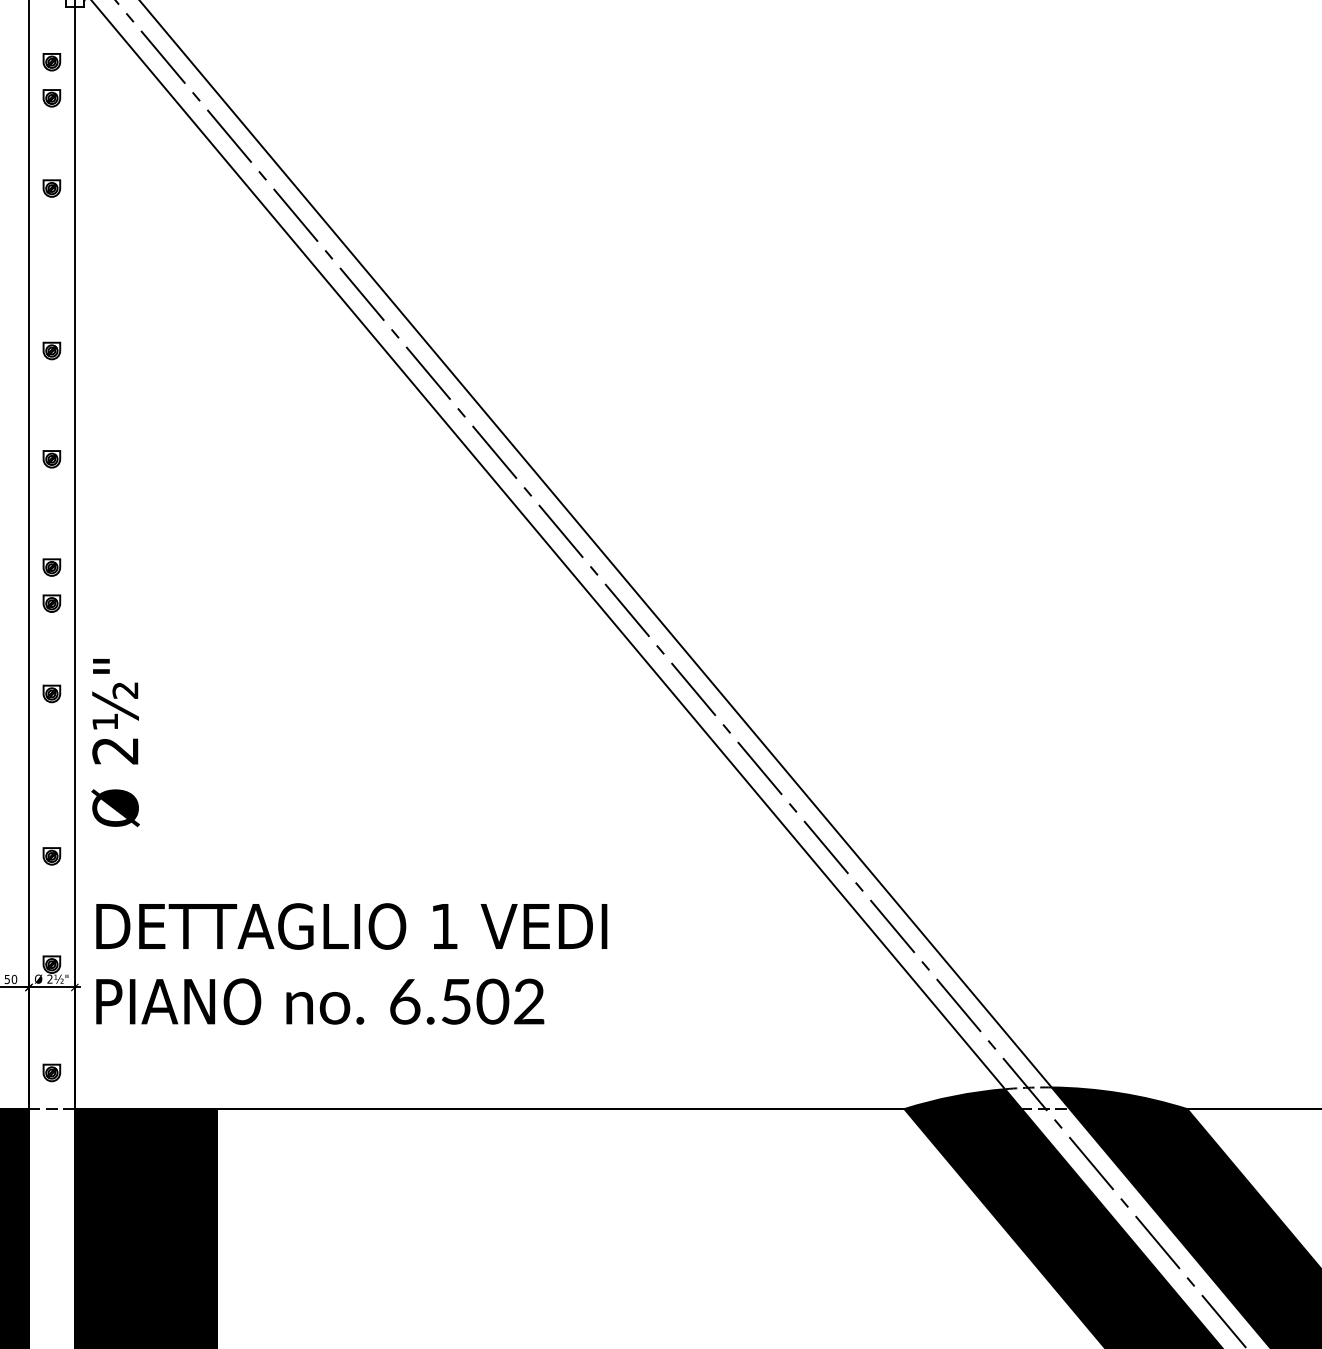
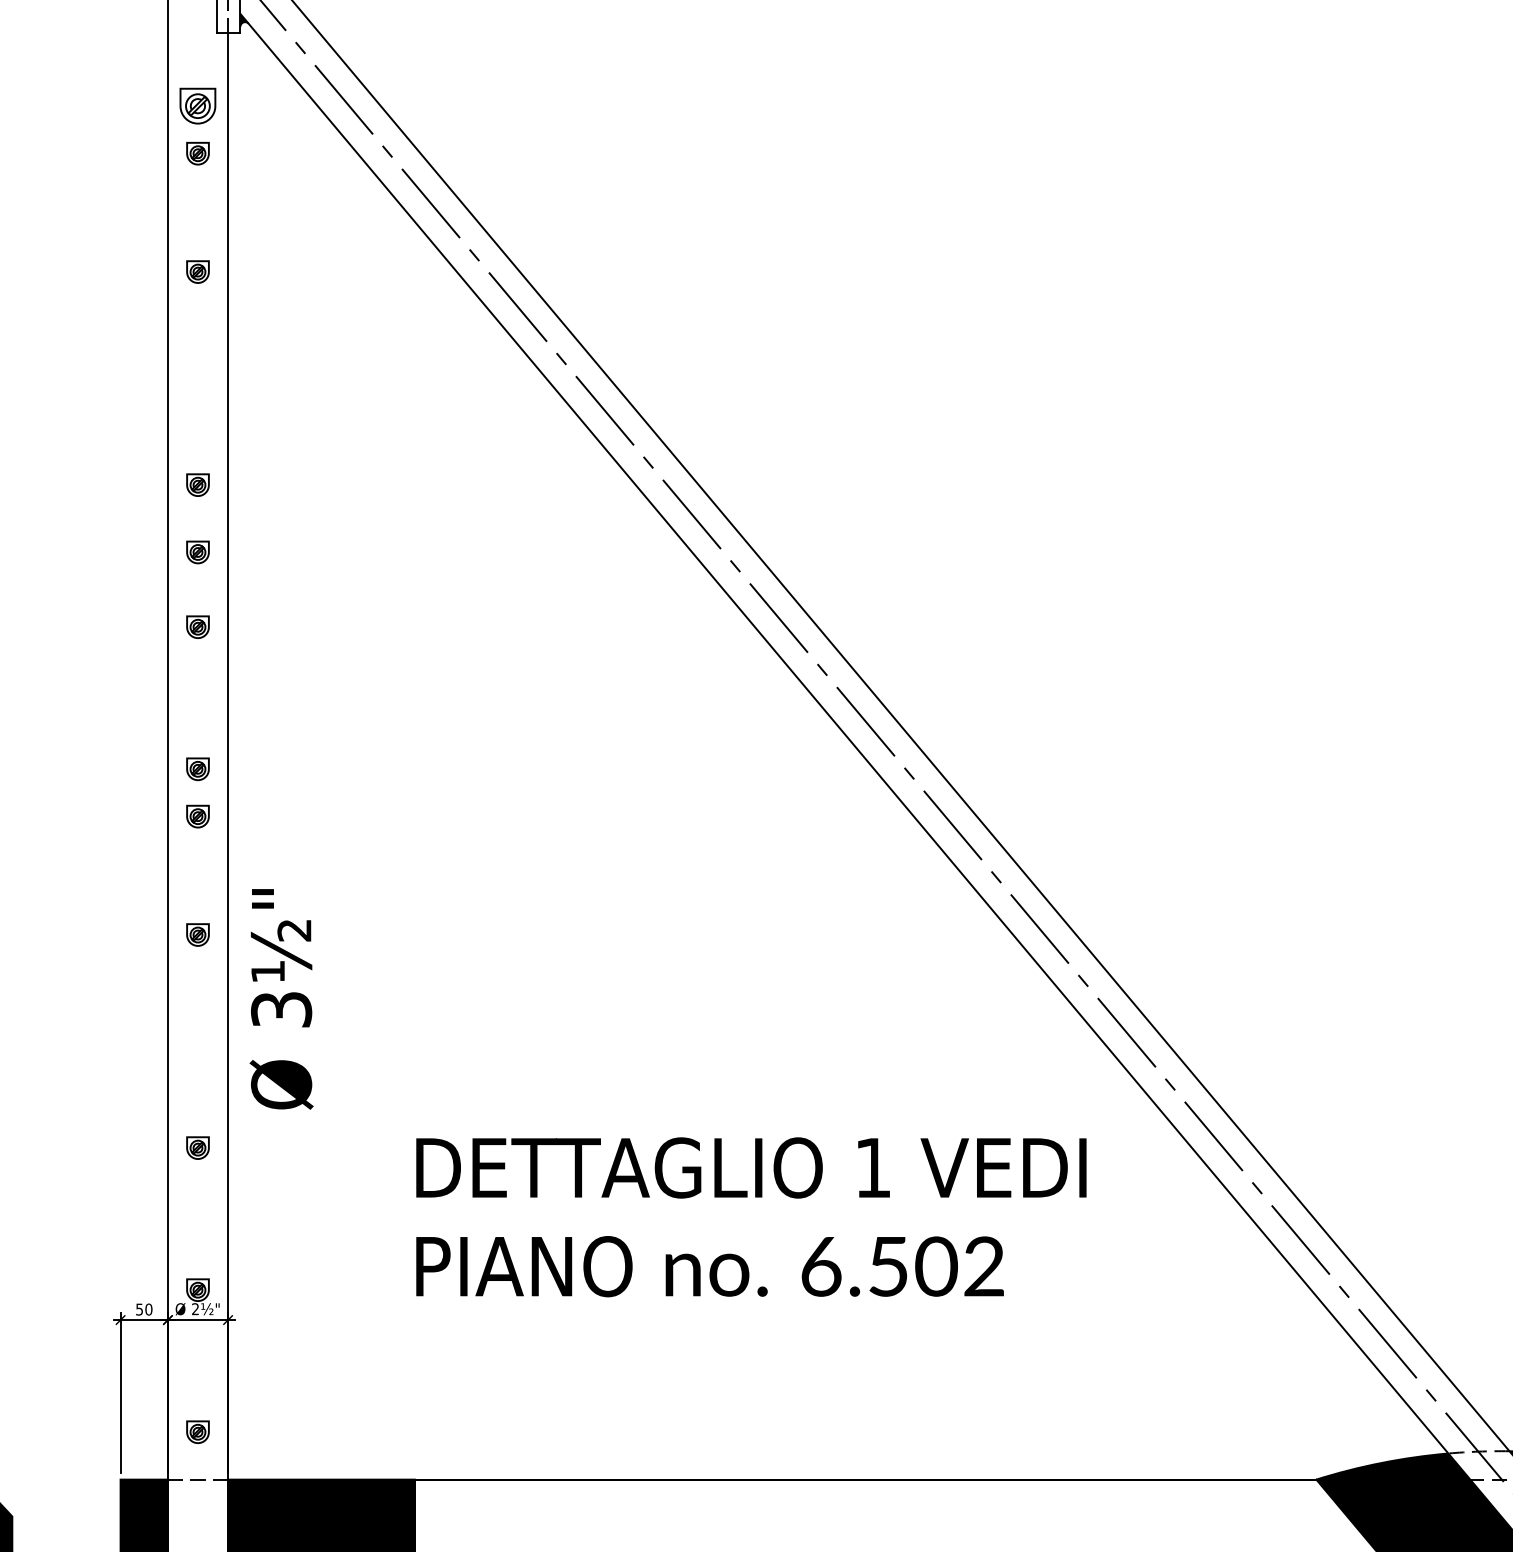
part: (51, 62) -> (197, 106), size x1.6
part: (51, 402) -> (197, 552), added
text: (115, 750) -> (281, 1009), 2½" -> 3½"
text: (351, 964) -> (751, 1217), moved

